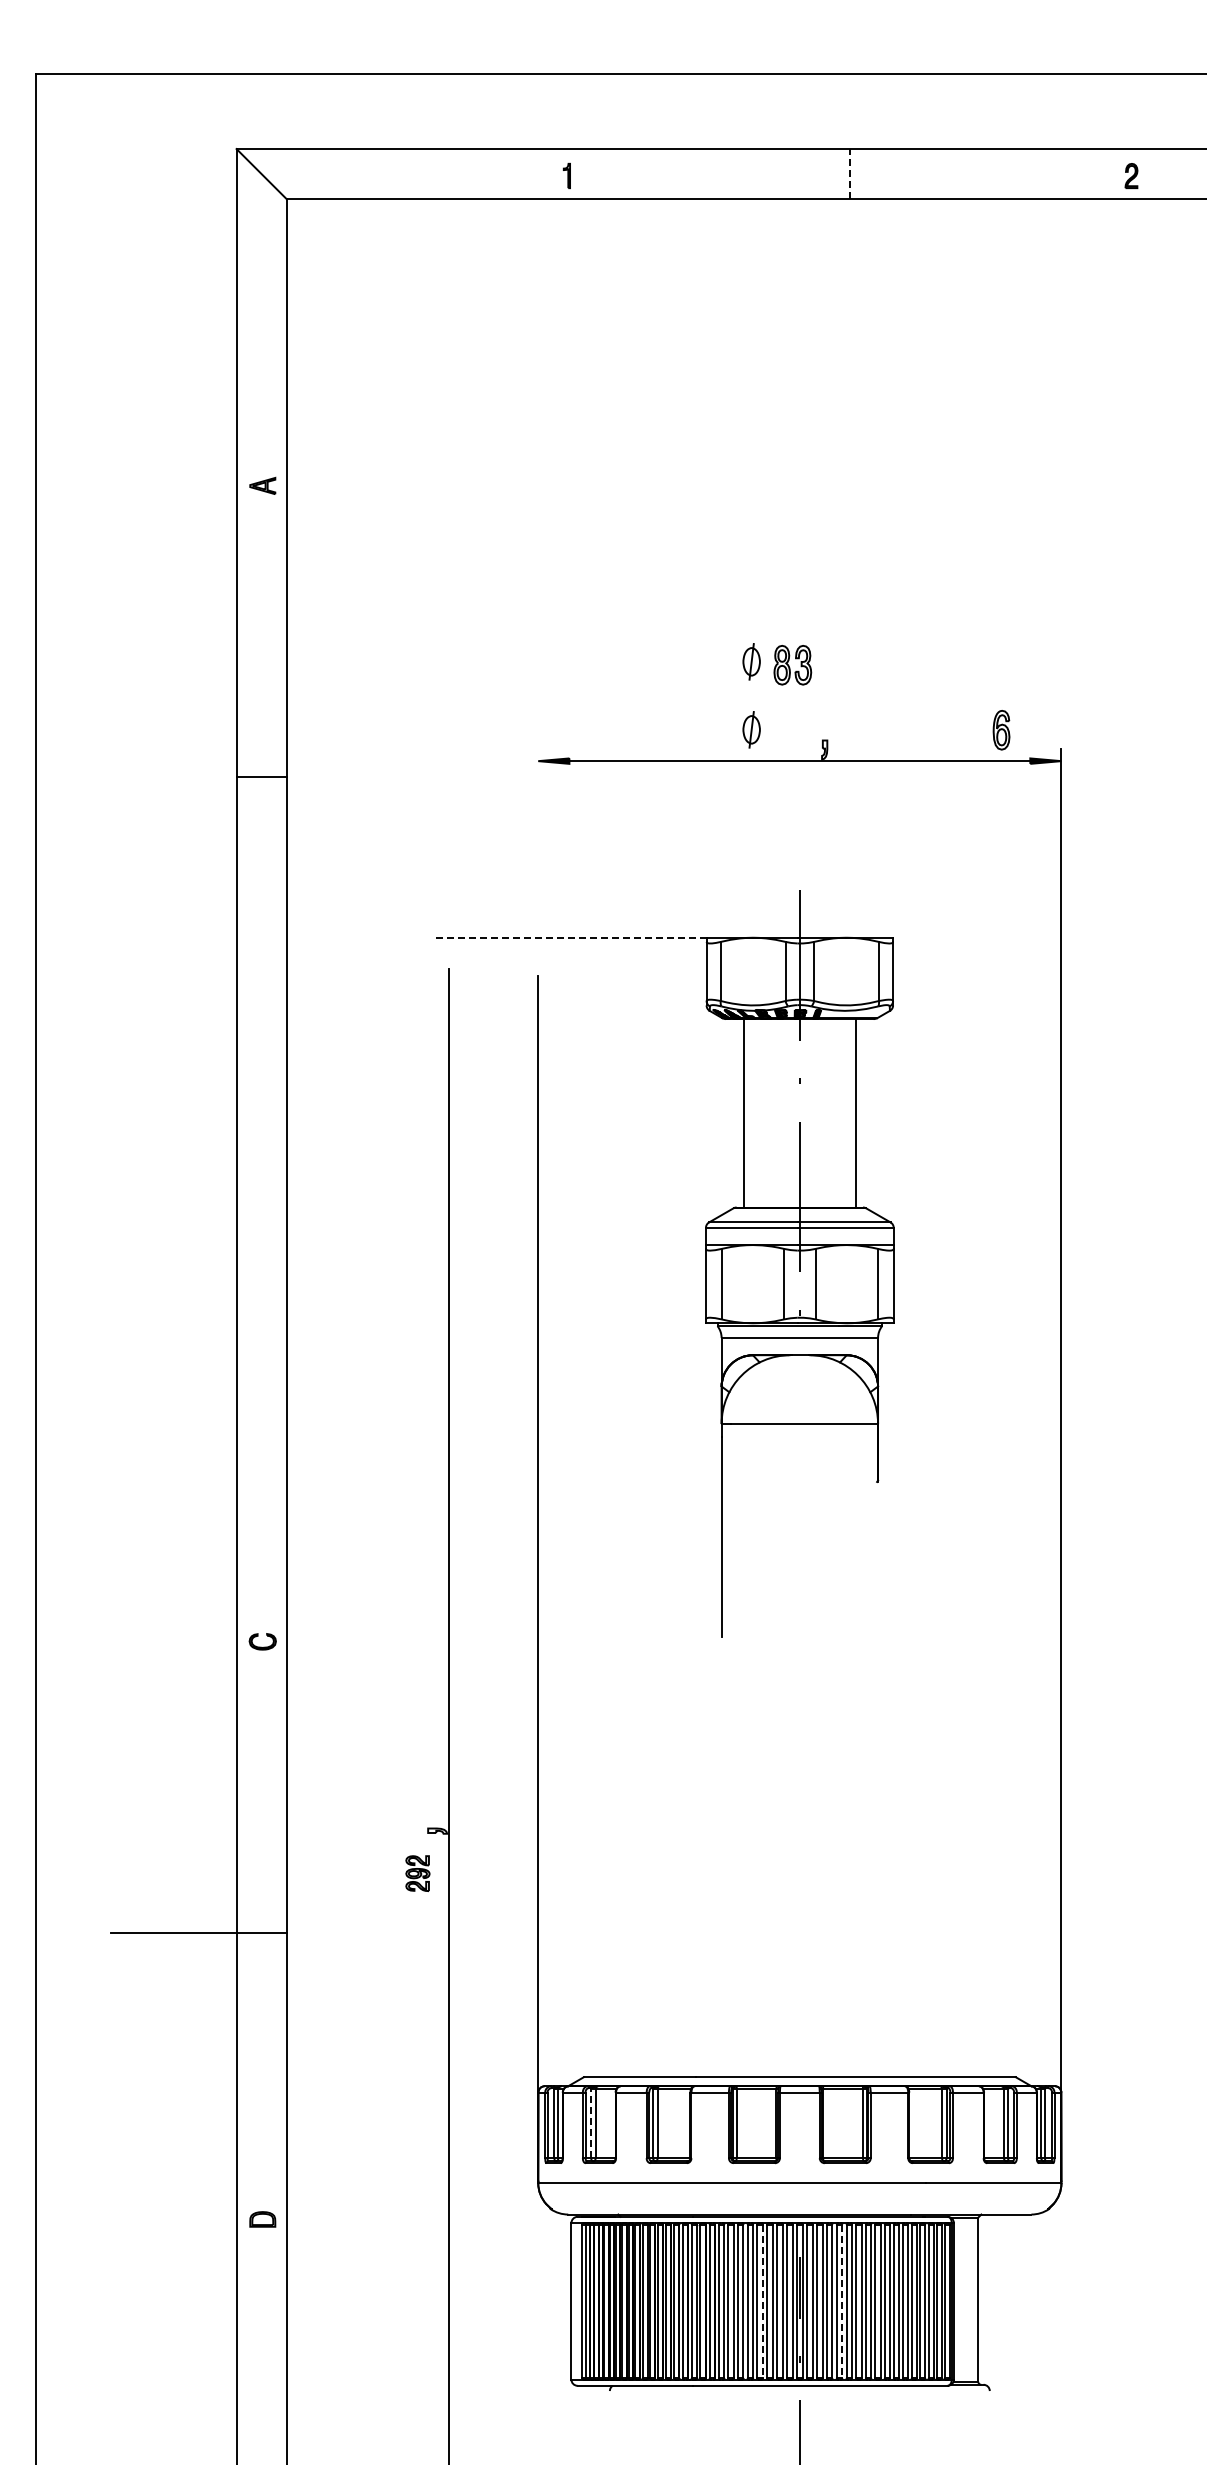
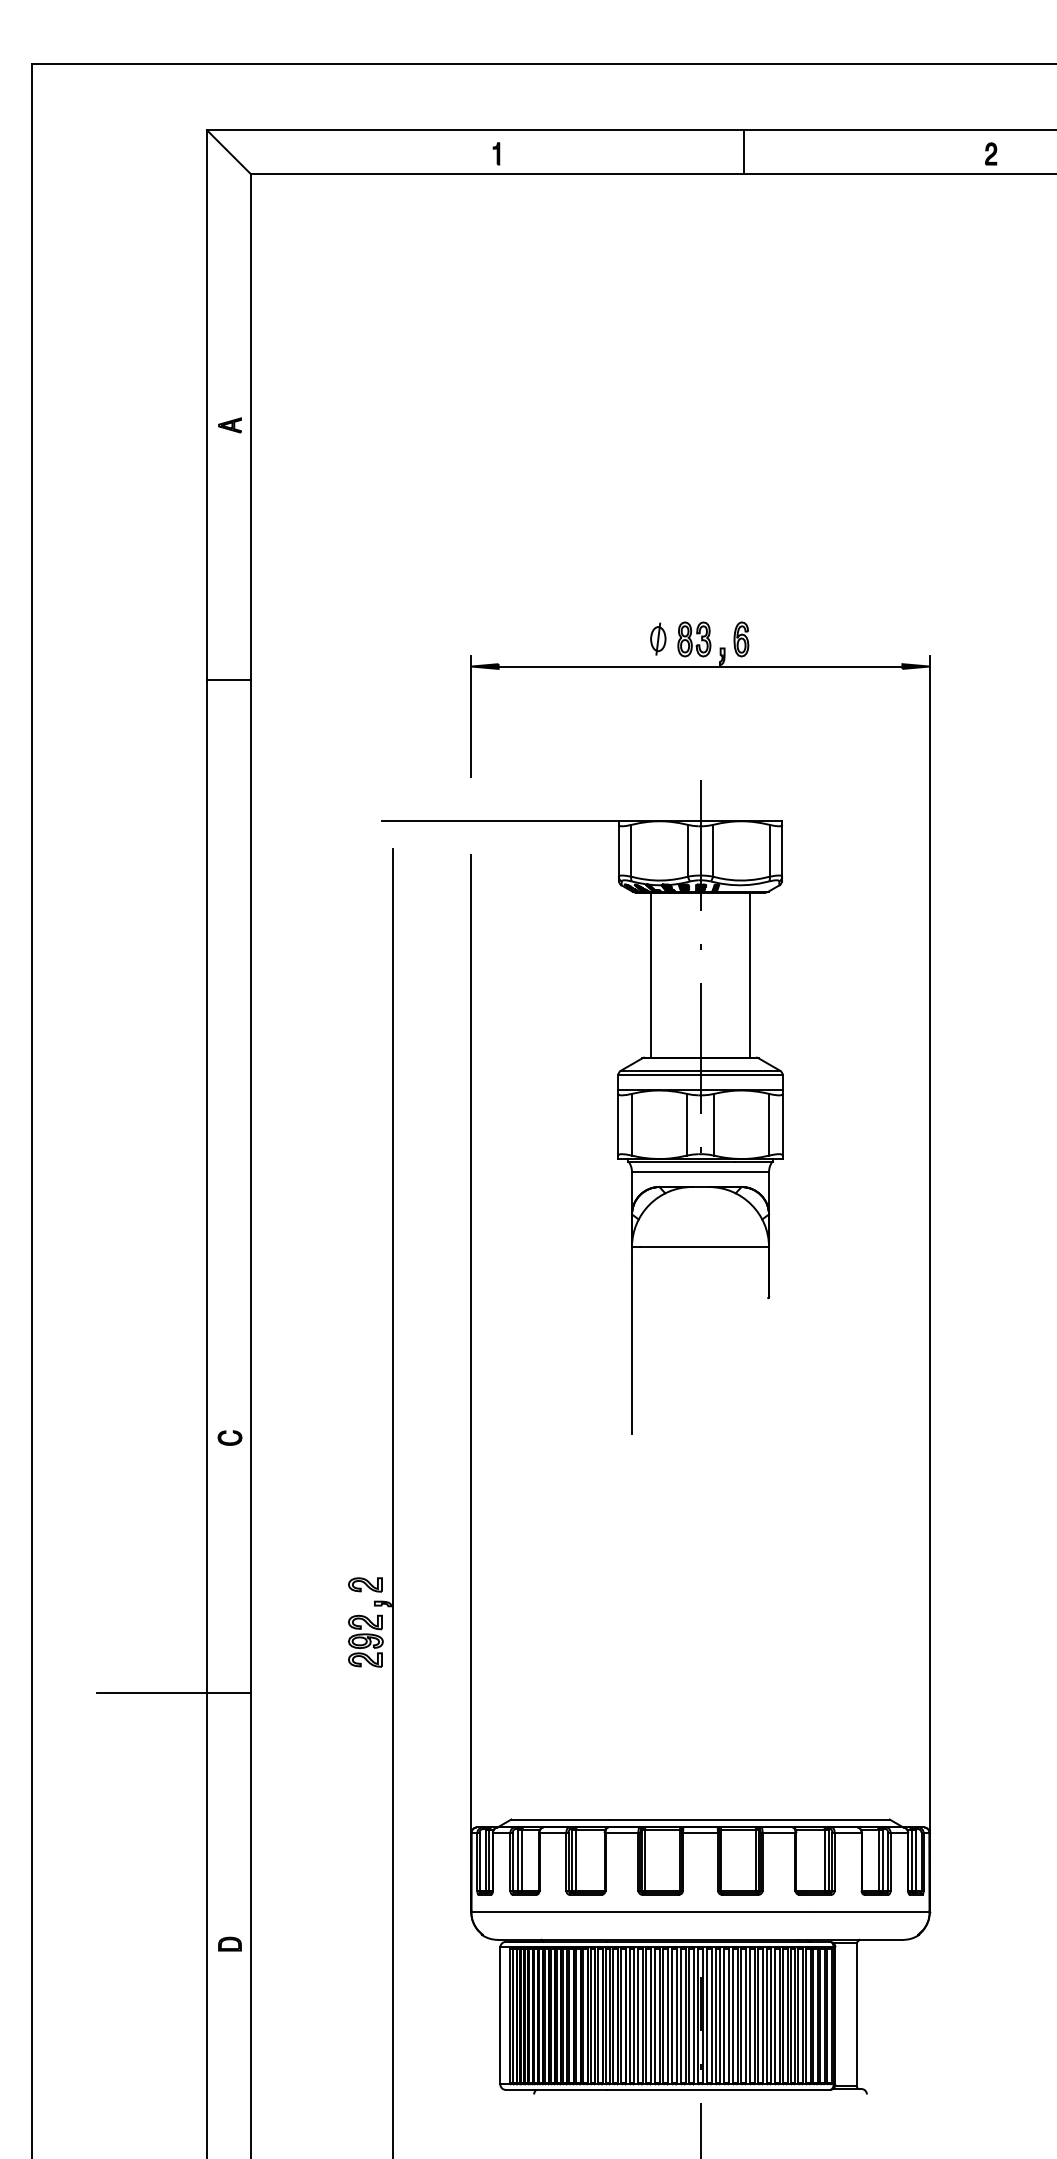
line: (849, 173) -> (744, 151), dashed -> solid
part: (751, 661) -> (658, 579), removed
part: (792, 665) -> (694, 639), moved
part: (1001, 730) -> (741, 639), moved
line: (538, 817) -> (471, 715), added
line: (570, 937) -> (499, 821), dashed -> solid
part: (417, 1809) -> (365, 1585), added
part: (417, 1873) -> (365, 1641), size x1.67
line: (591, 2123) -> (517, 1860), dashed -> solid
line: (762, 2301) -> (667, 2016), dashed -> solid
line: (842, 2301) -> (737, 2016), dashed -> solid

